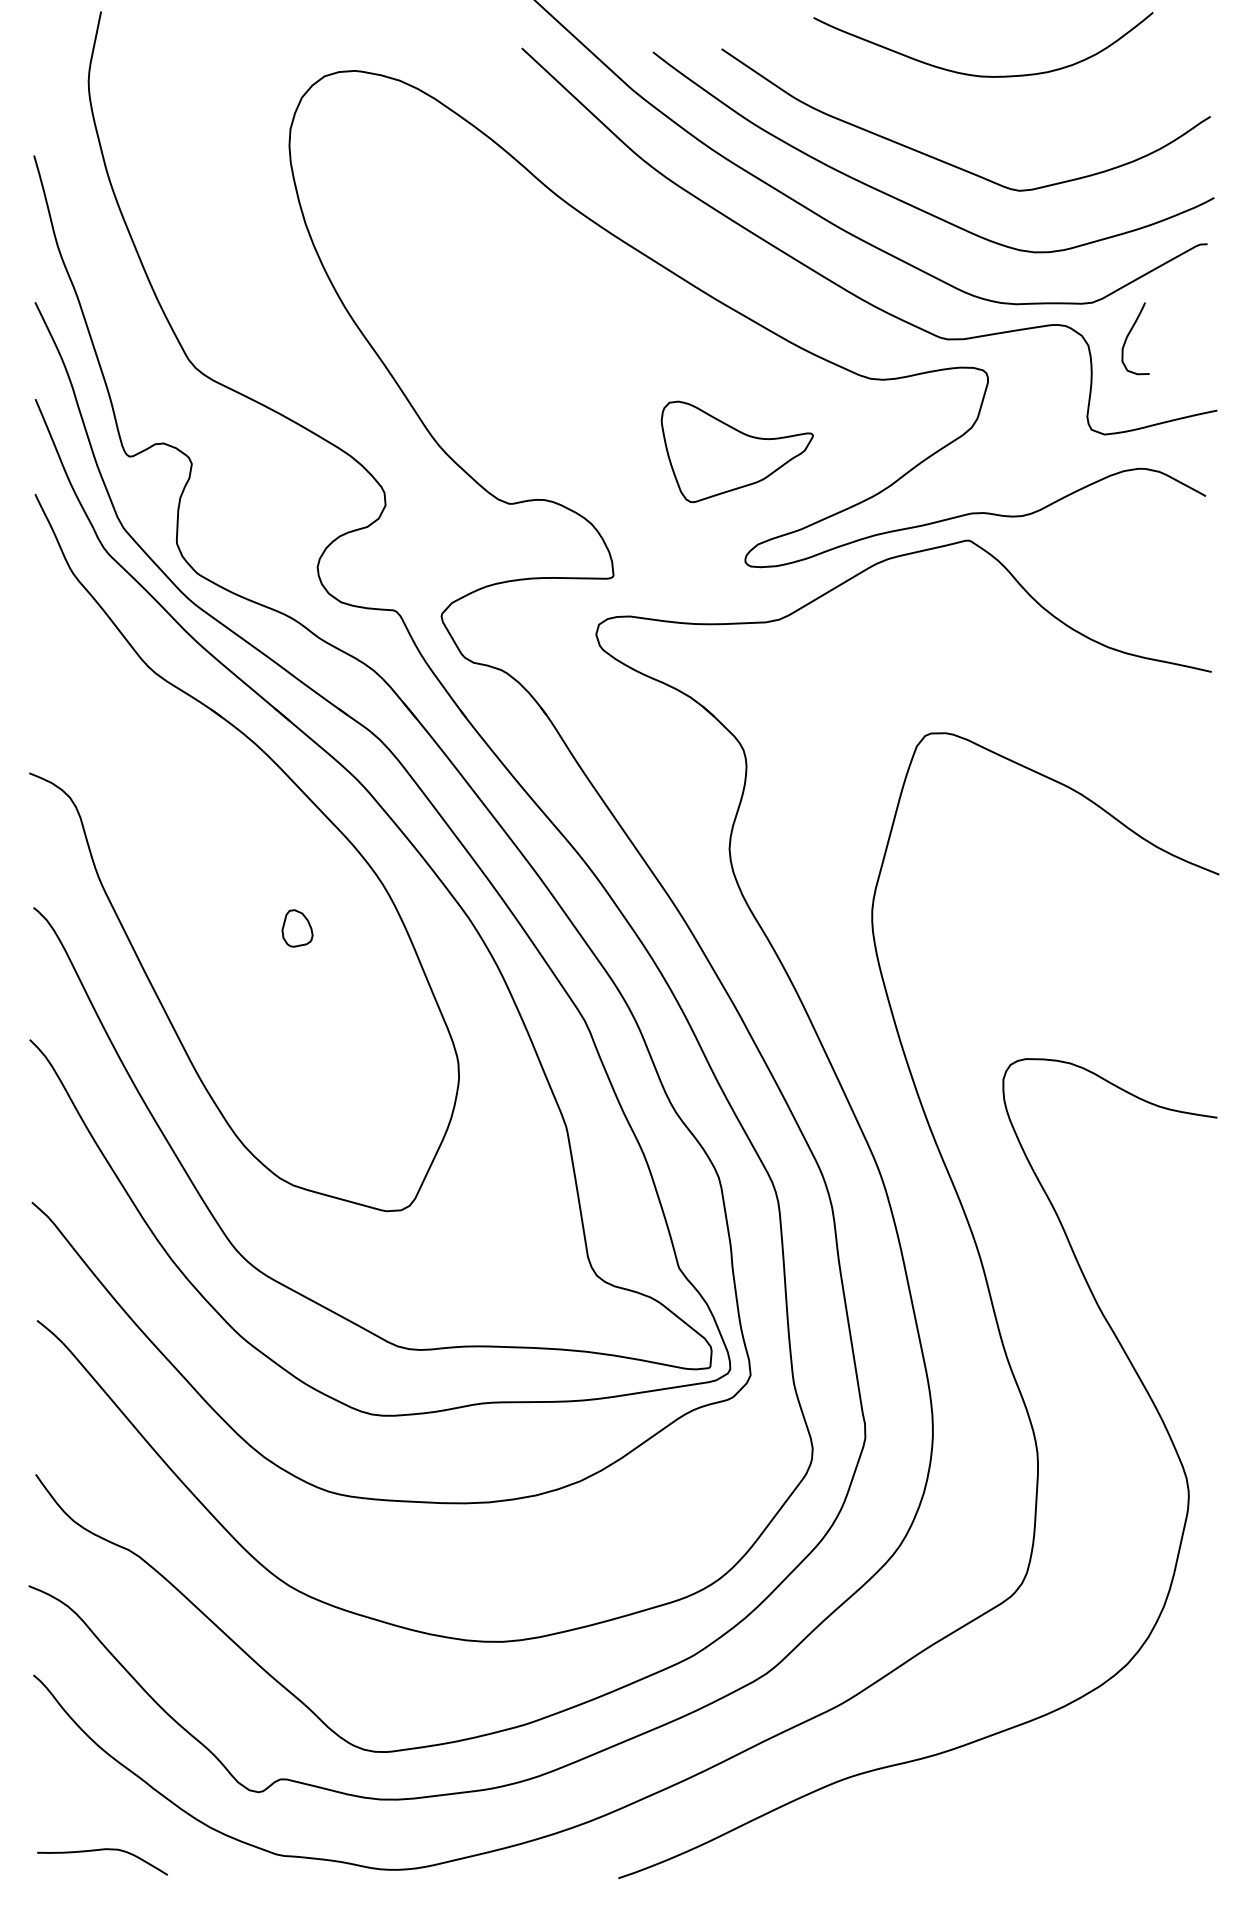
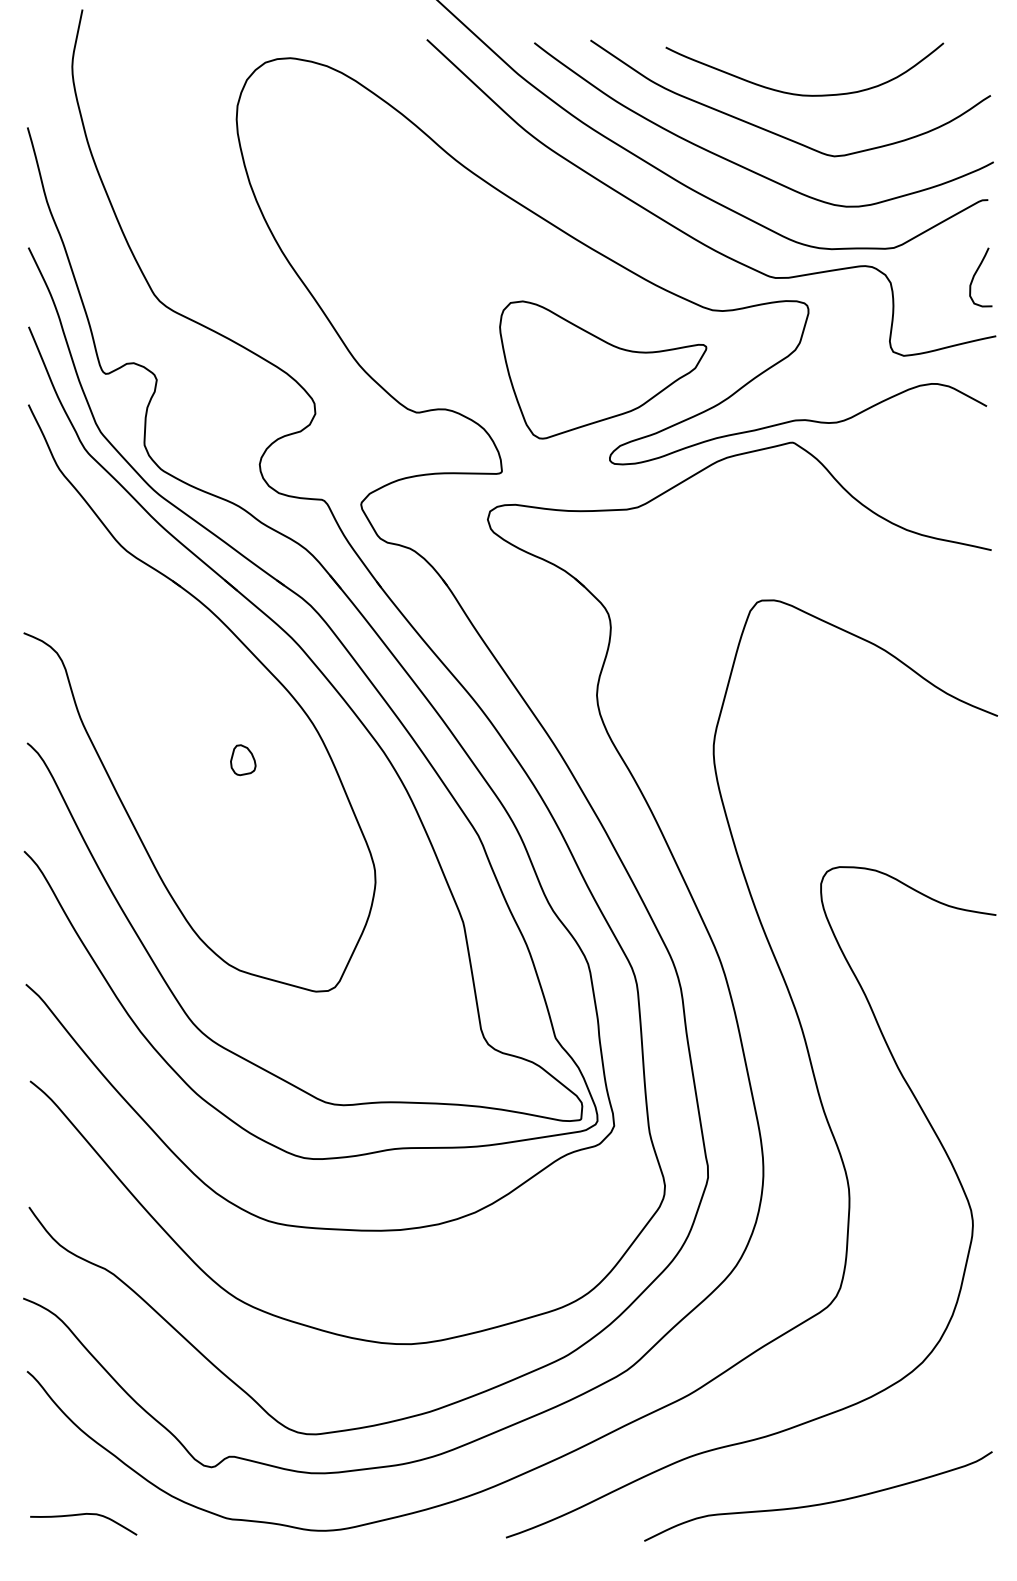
curve: (983, 75) -> (804, 94), moved
curve: (1130, 333) -> (976, 273), moved
part: (737, 451) -> (603, 369), size x1.67
curve: (1002, 1836) -> (820, 1503), added

